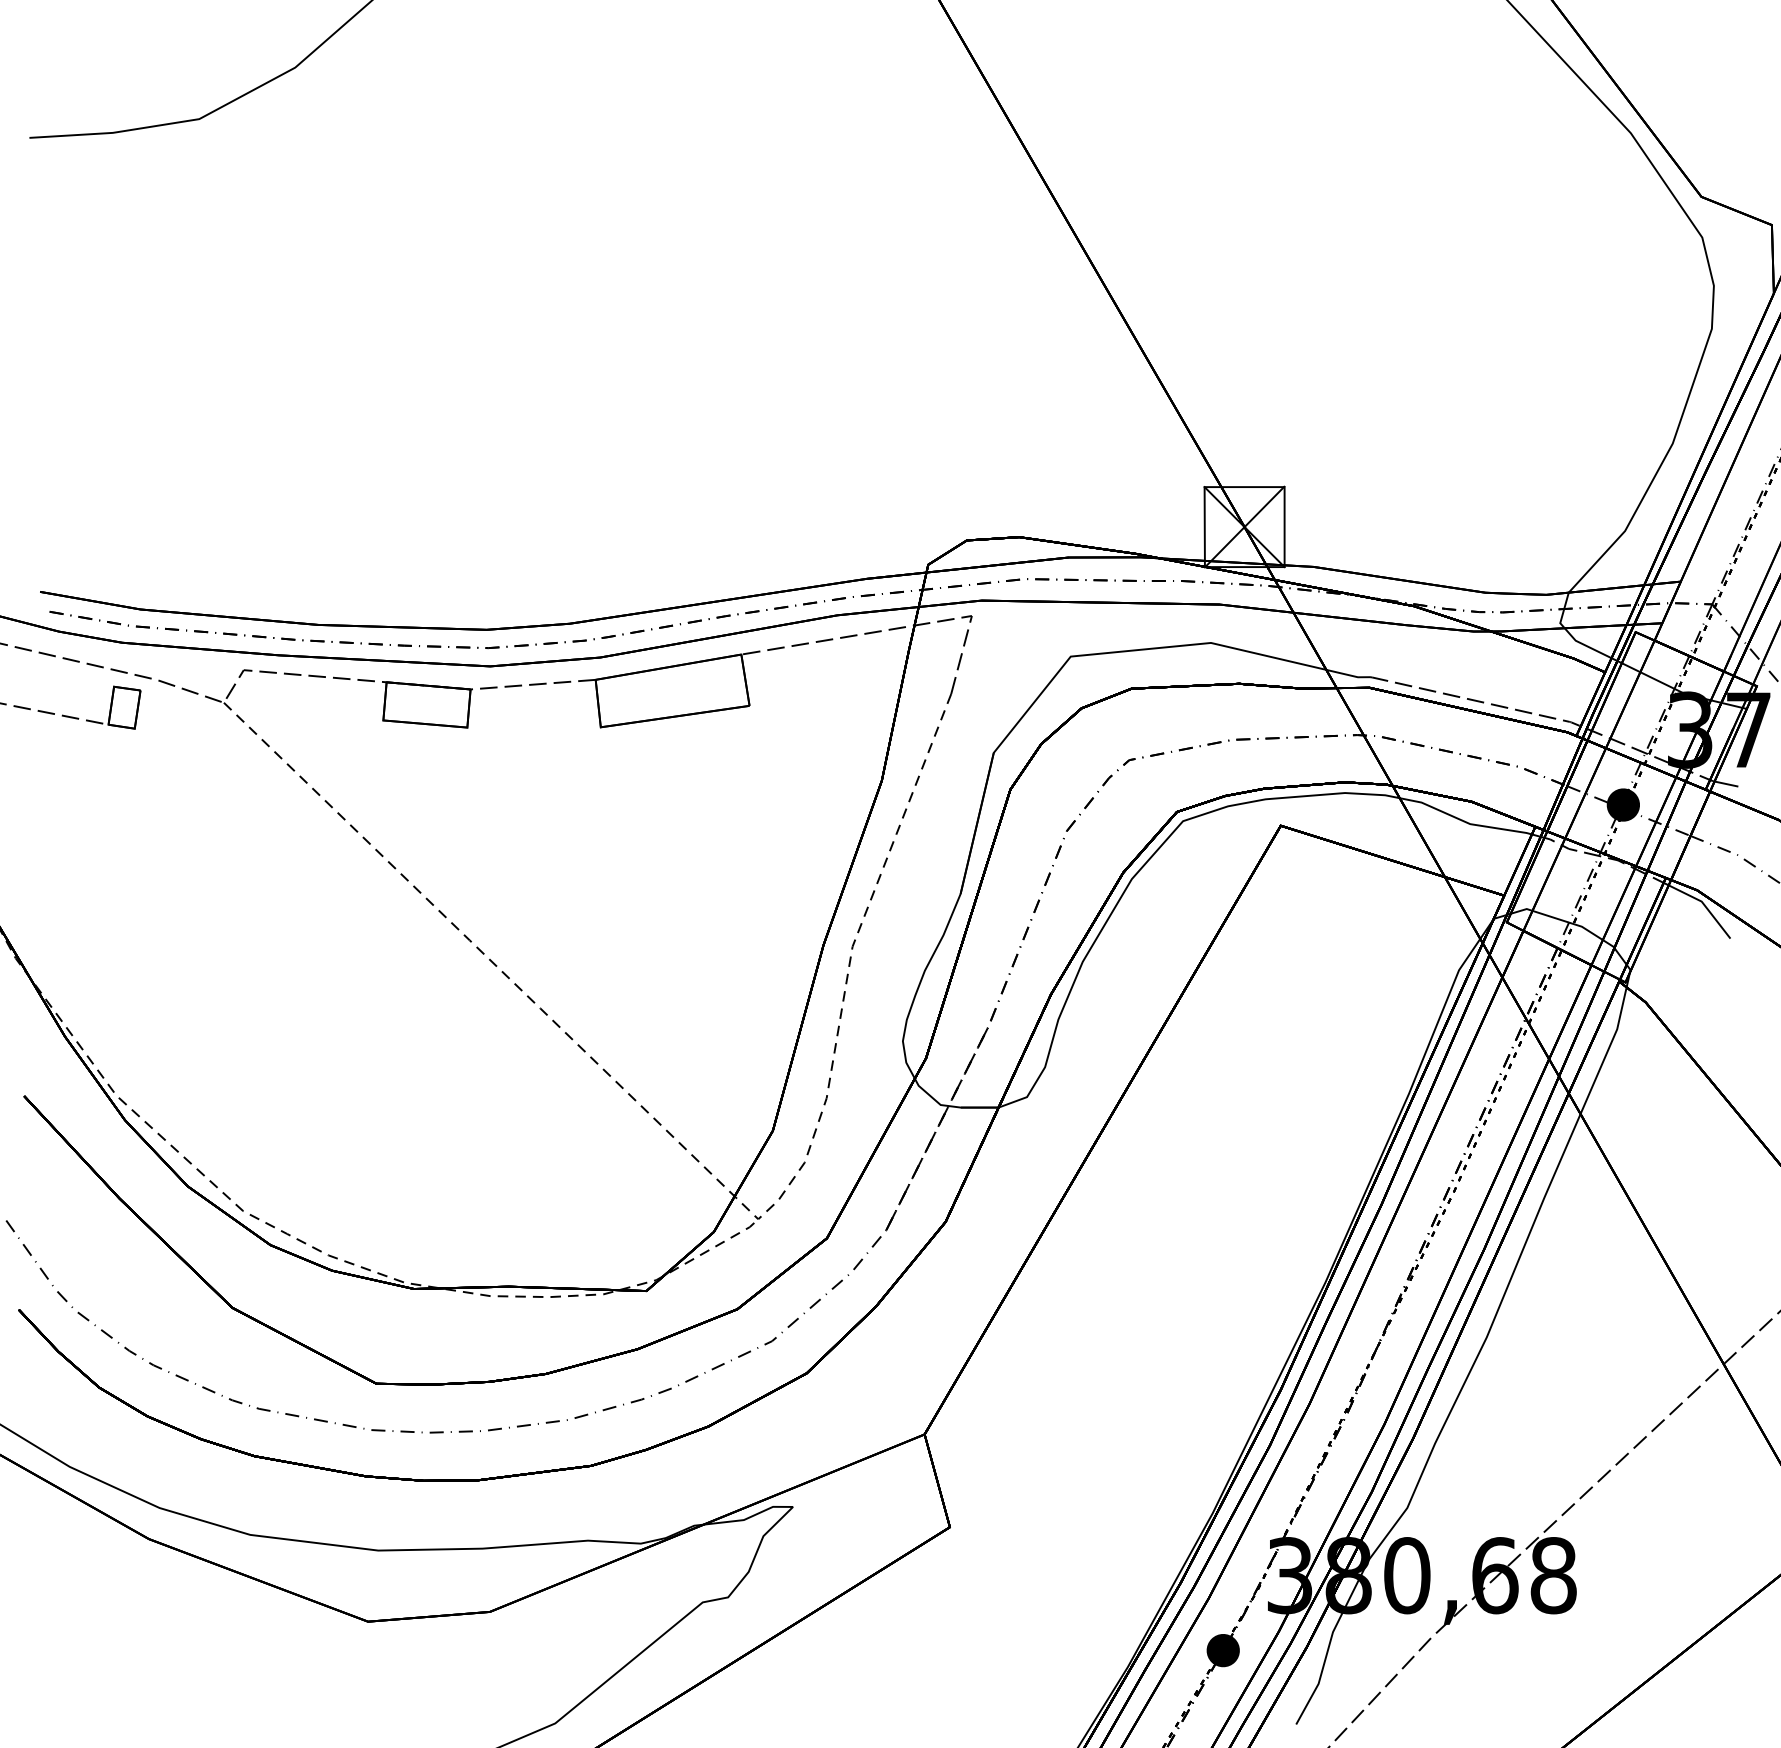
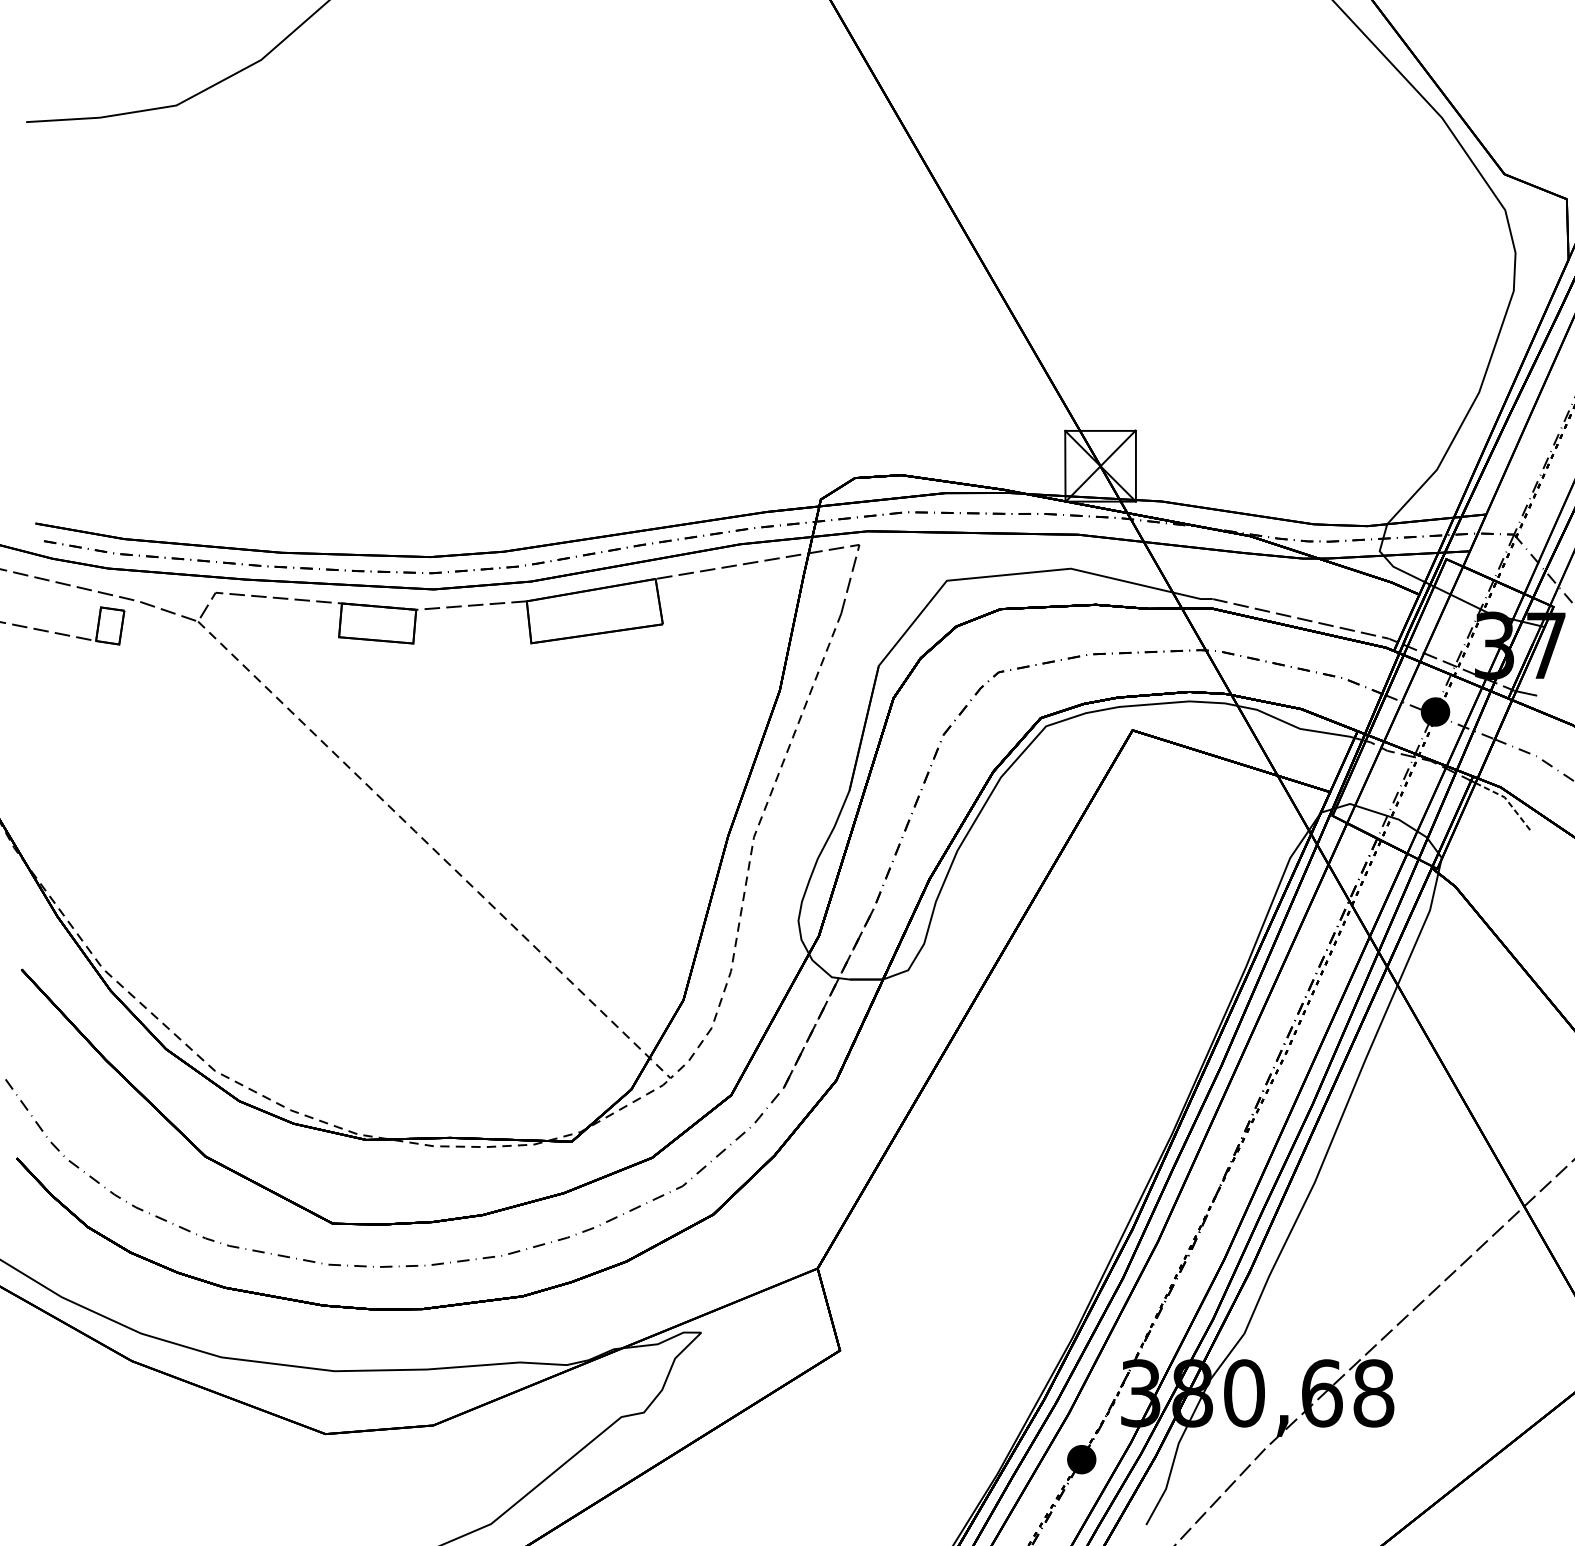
line: (1704, 904) -> (1507, 799), solid -> dashed

